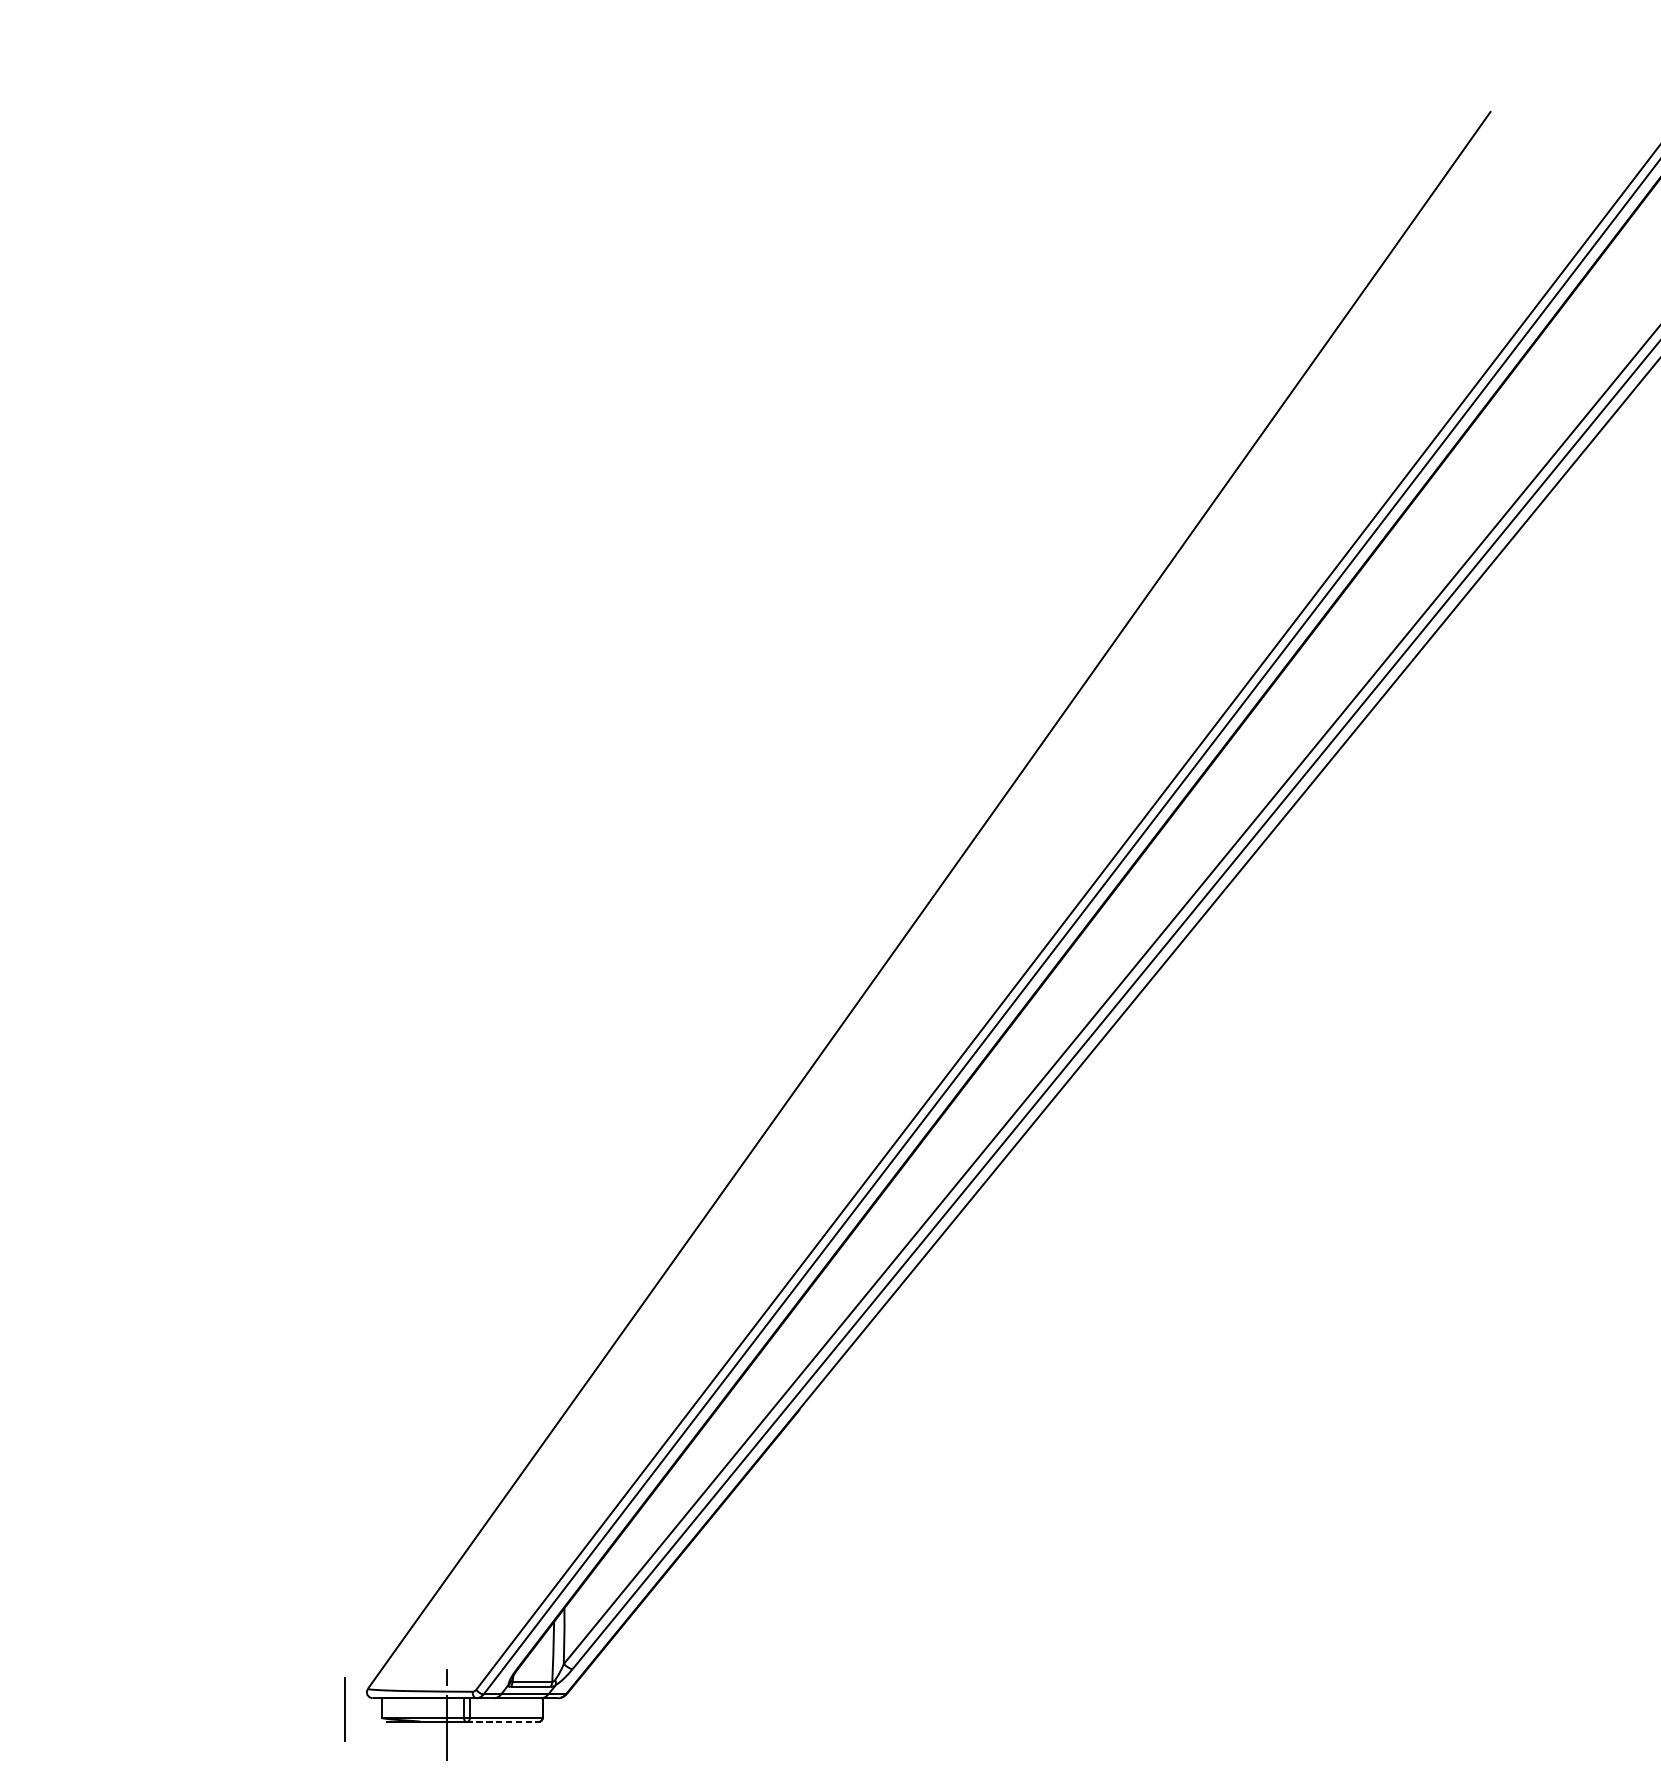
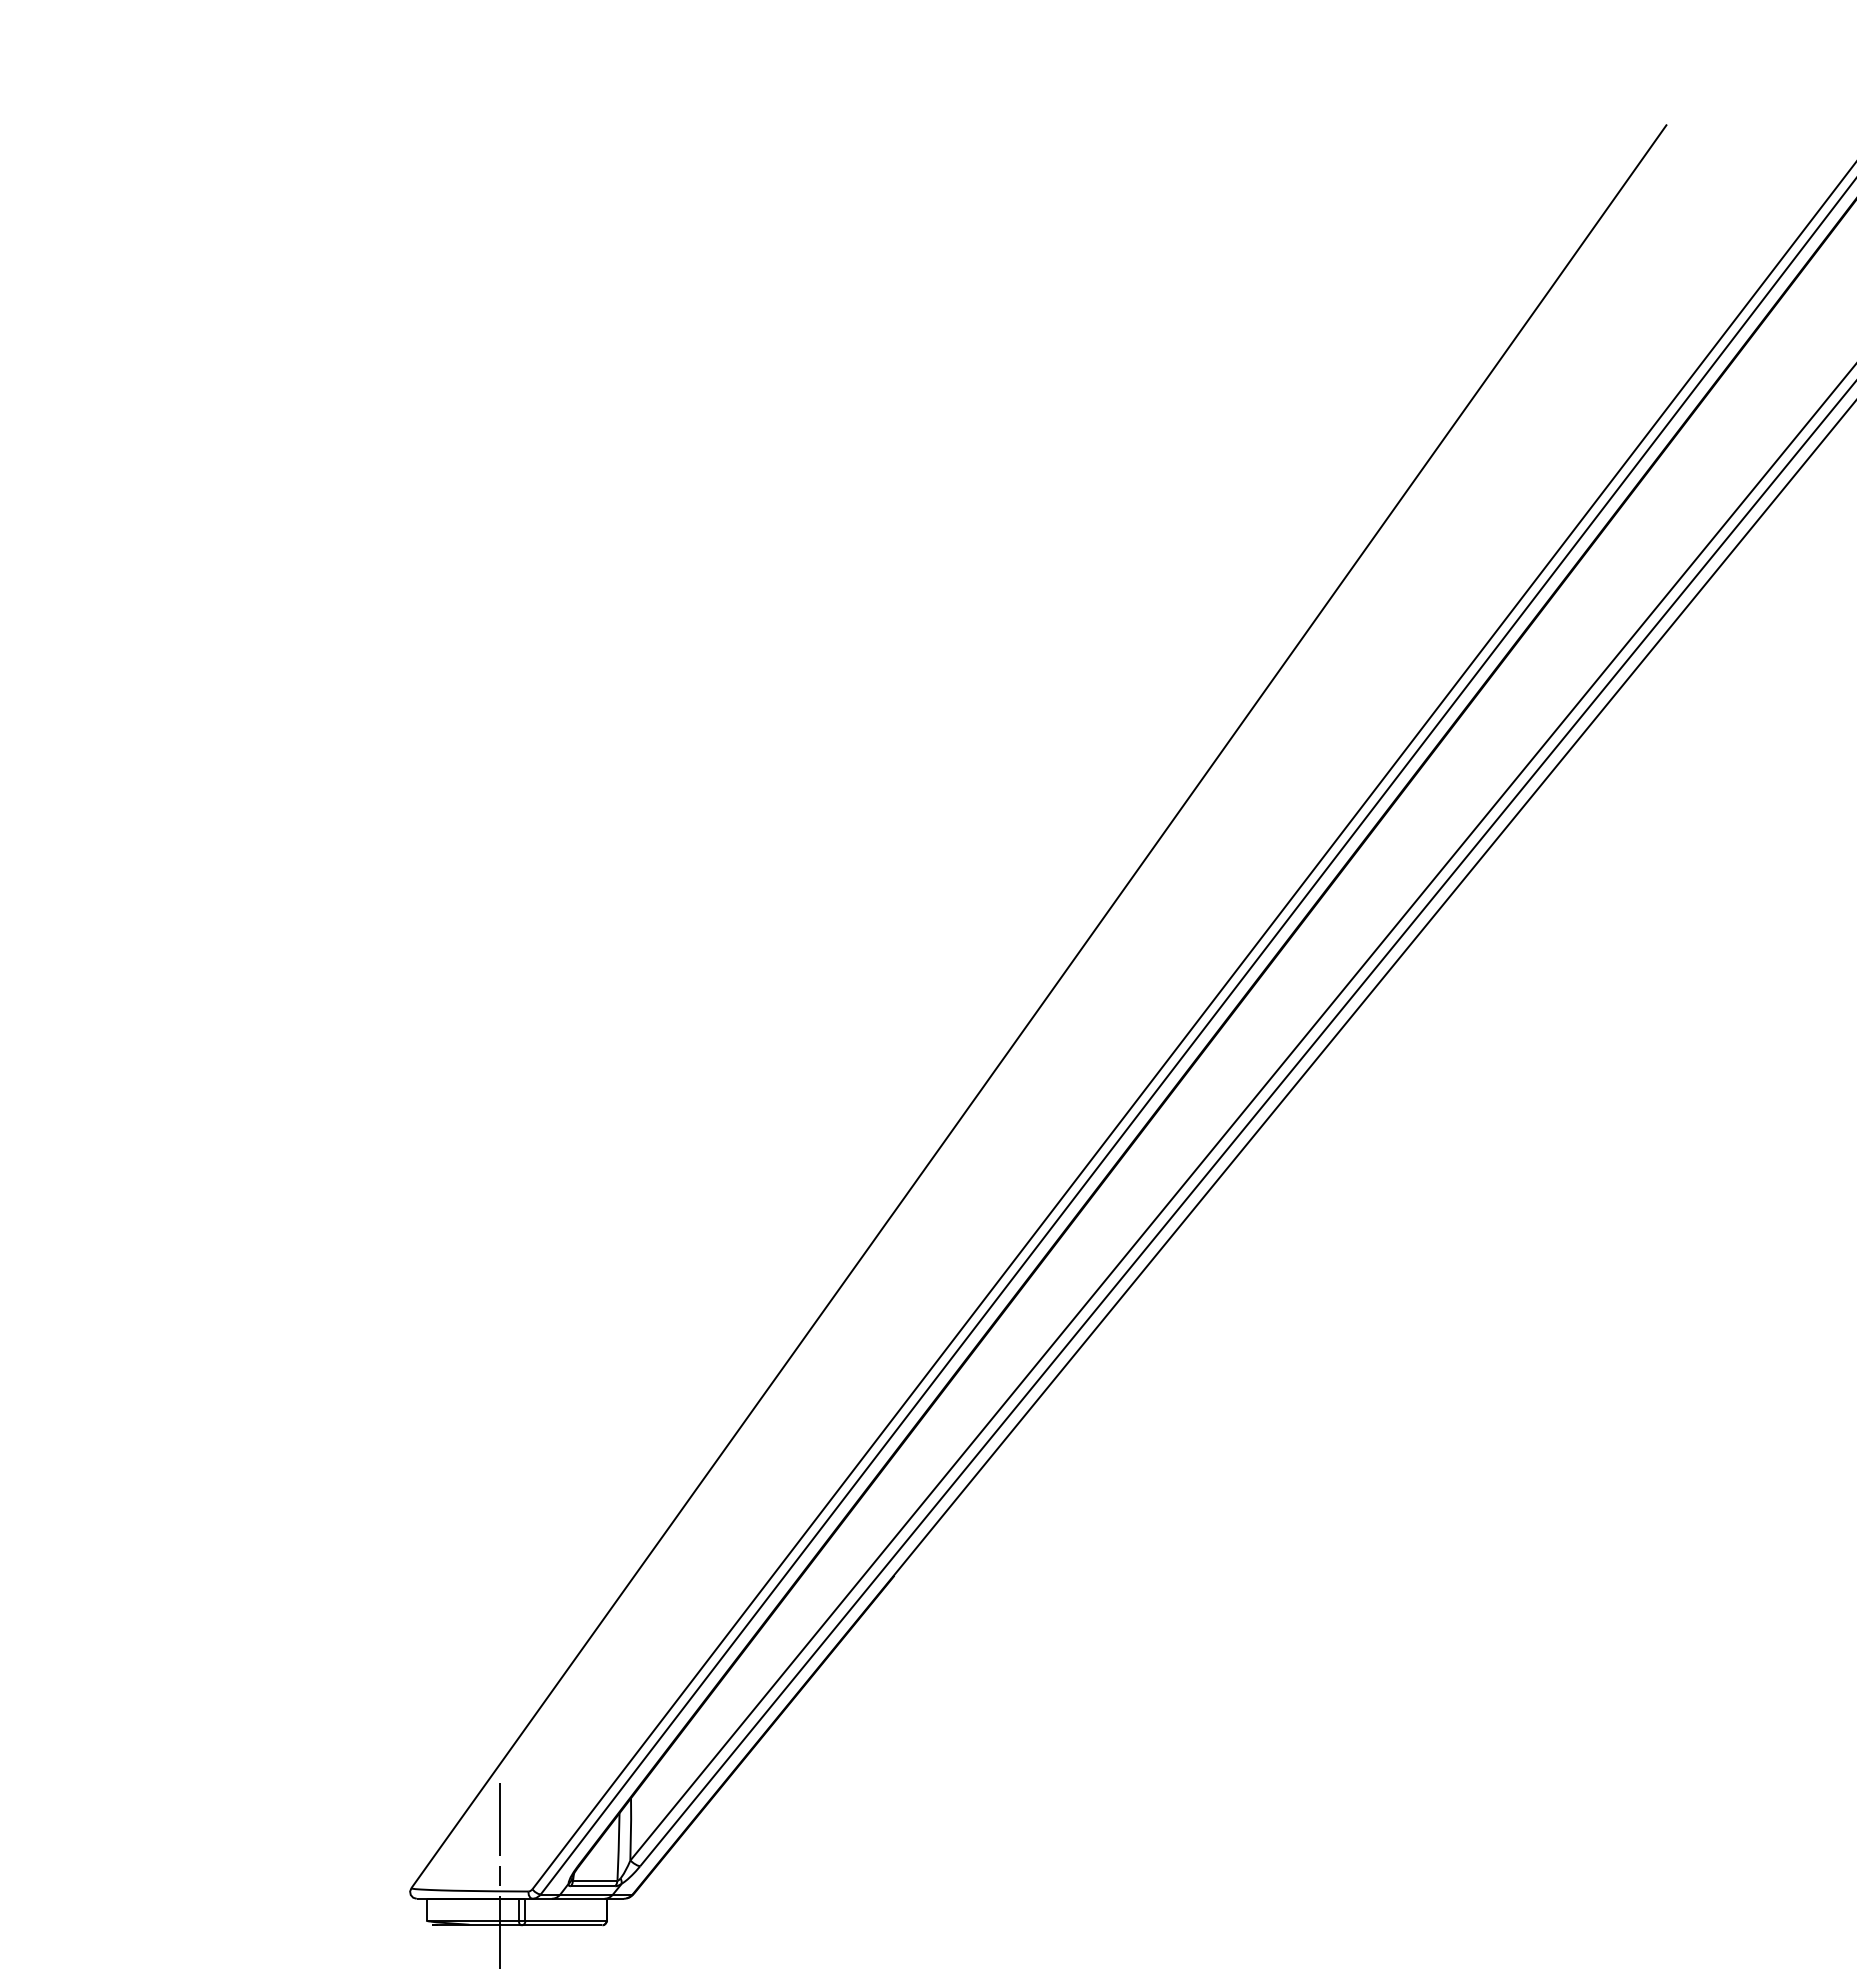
line: (344, 1709) -> (499, 1819), moved
line: (503, 1722) -> (562, 1925), dashed -> solid

